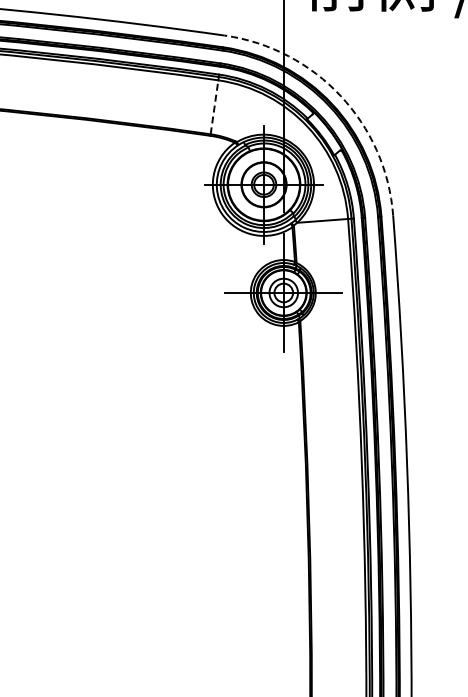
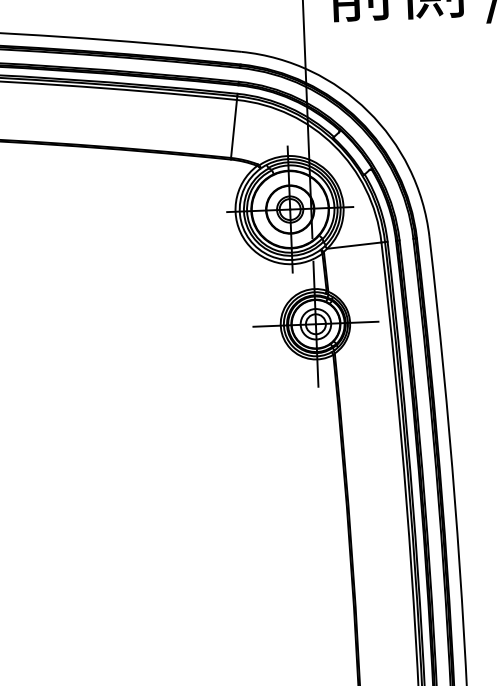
arc: (340, 95) -> (368, 110), dashed -> solid
line: (214, 106) -> (233, 128), dashed -> solid

